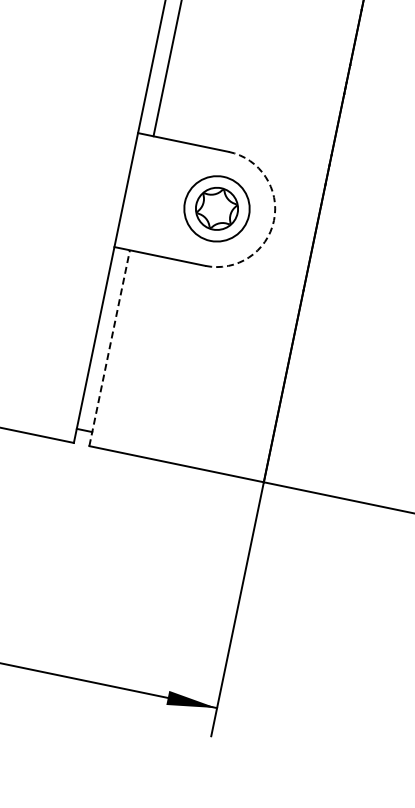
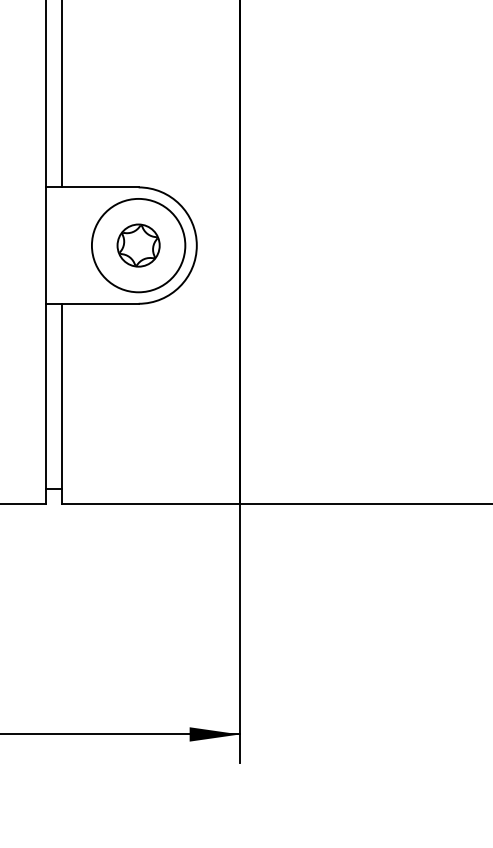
circle: (216, 208) -> (138, 245), size x1.43
arc: (273, 220) -> (196, 245), dashed -> solid
line: (109, 347) -> (61, 403), dashed -> solid

